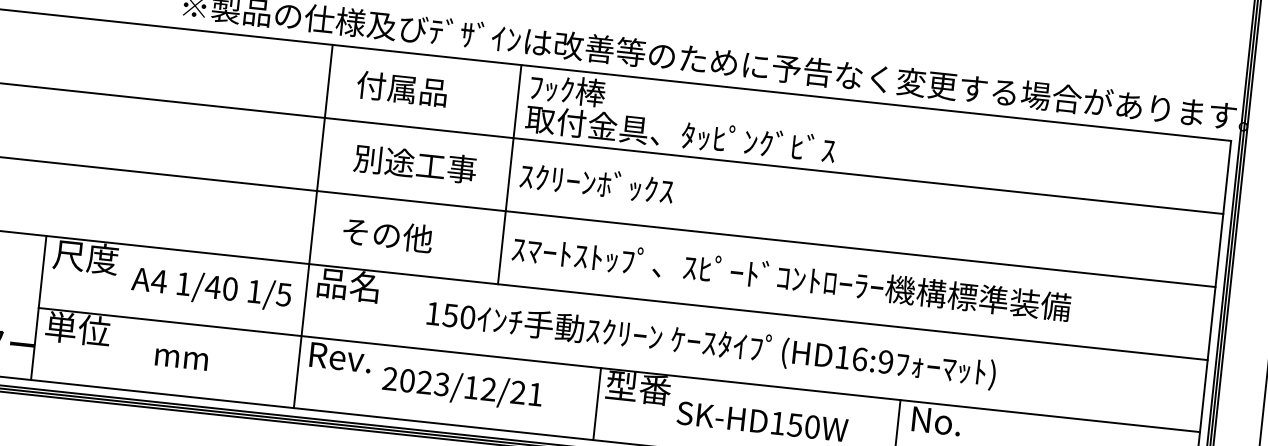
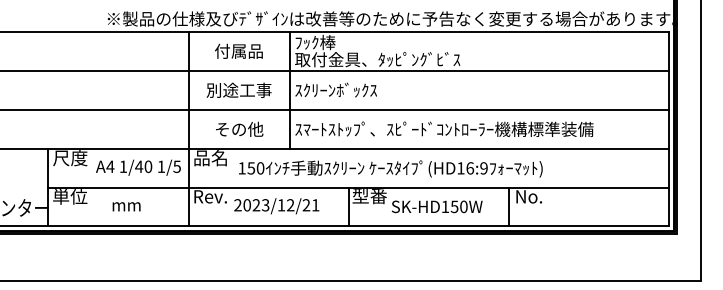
text: (401, 87) -> (238, 50), moved
text: (387, 233) -> (239, 128), moved
text: (710, 343) -> (390, 168), moved

